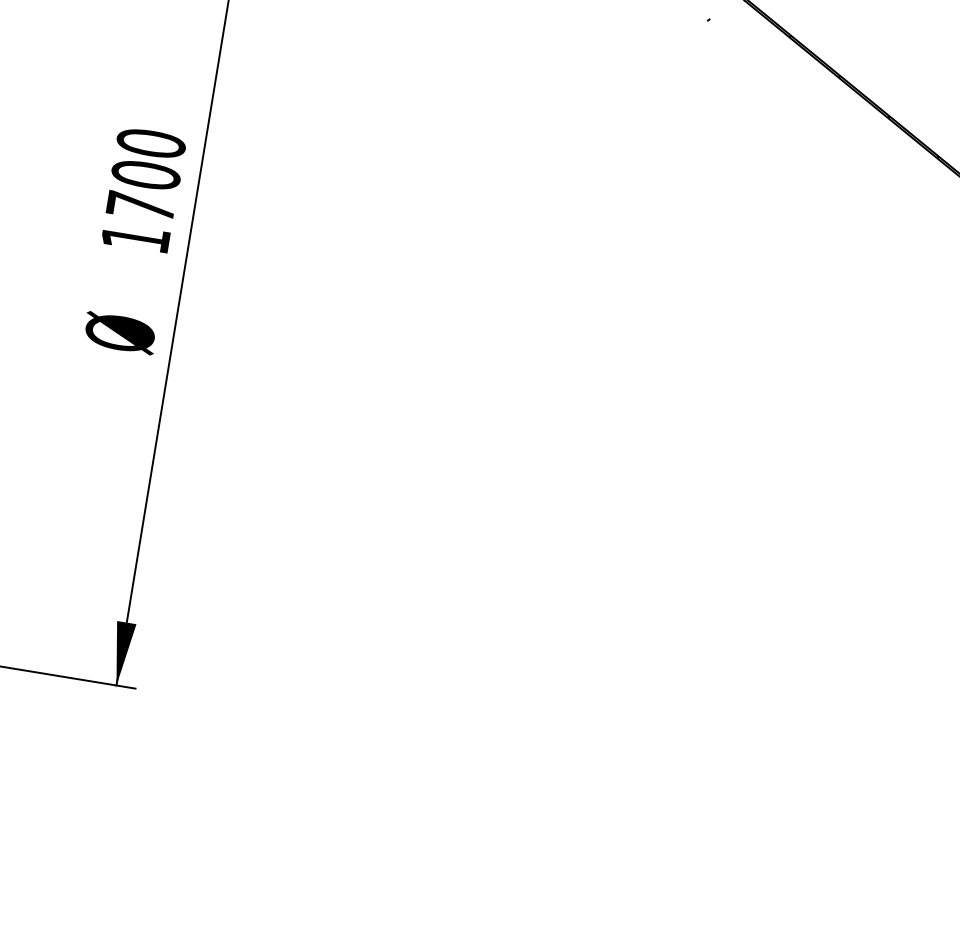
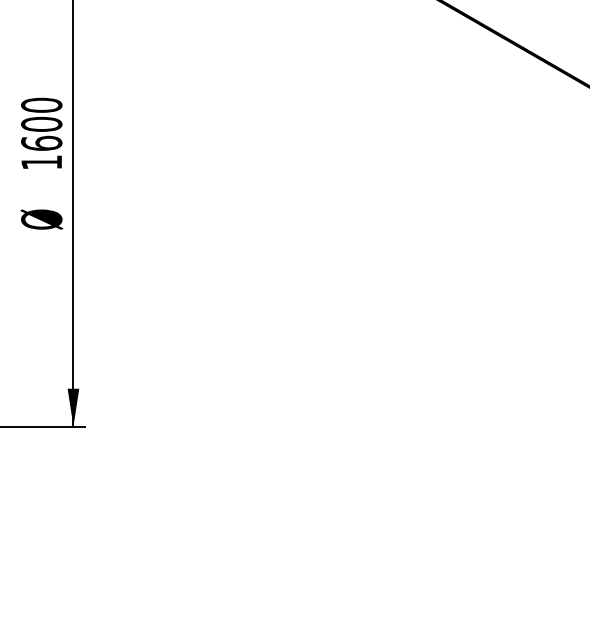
text: (140, 205) -> (41, 142), 1700 -> 1600

